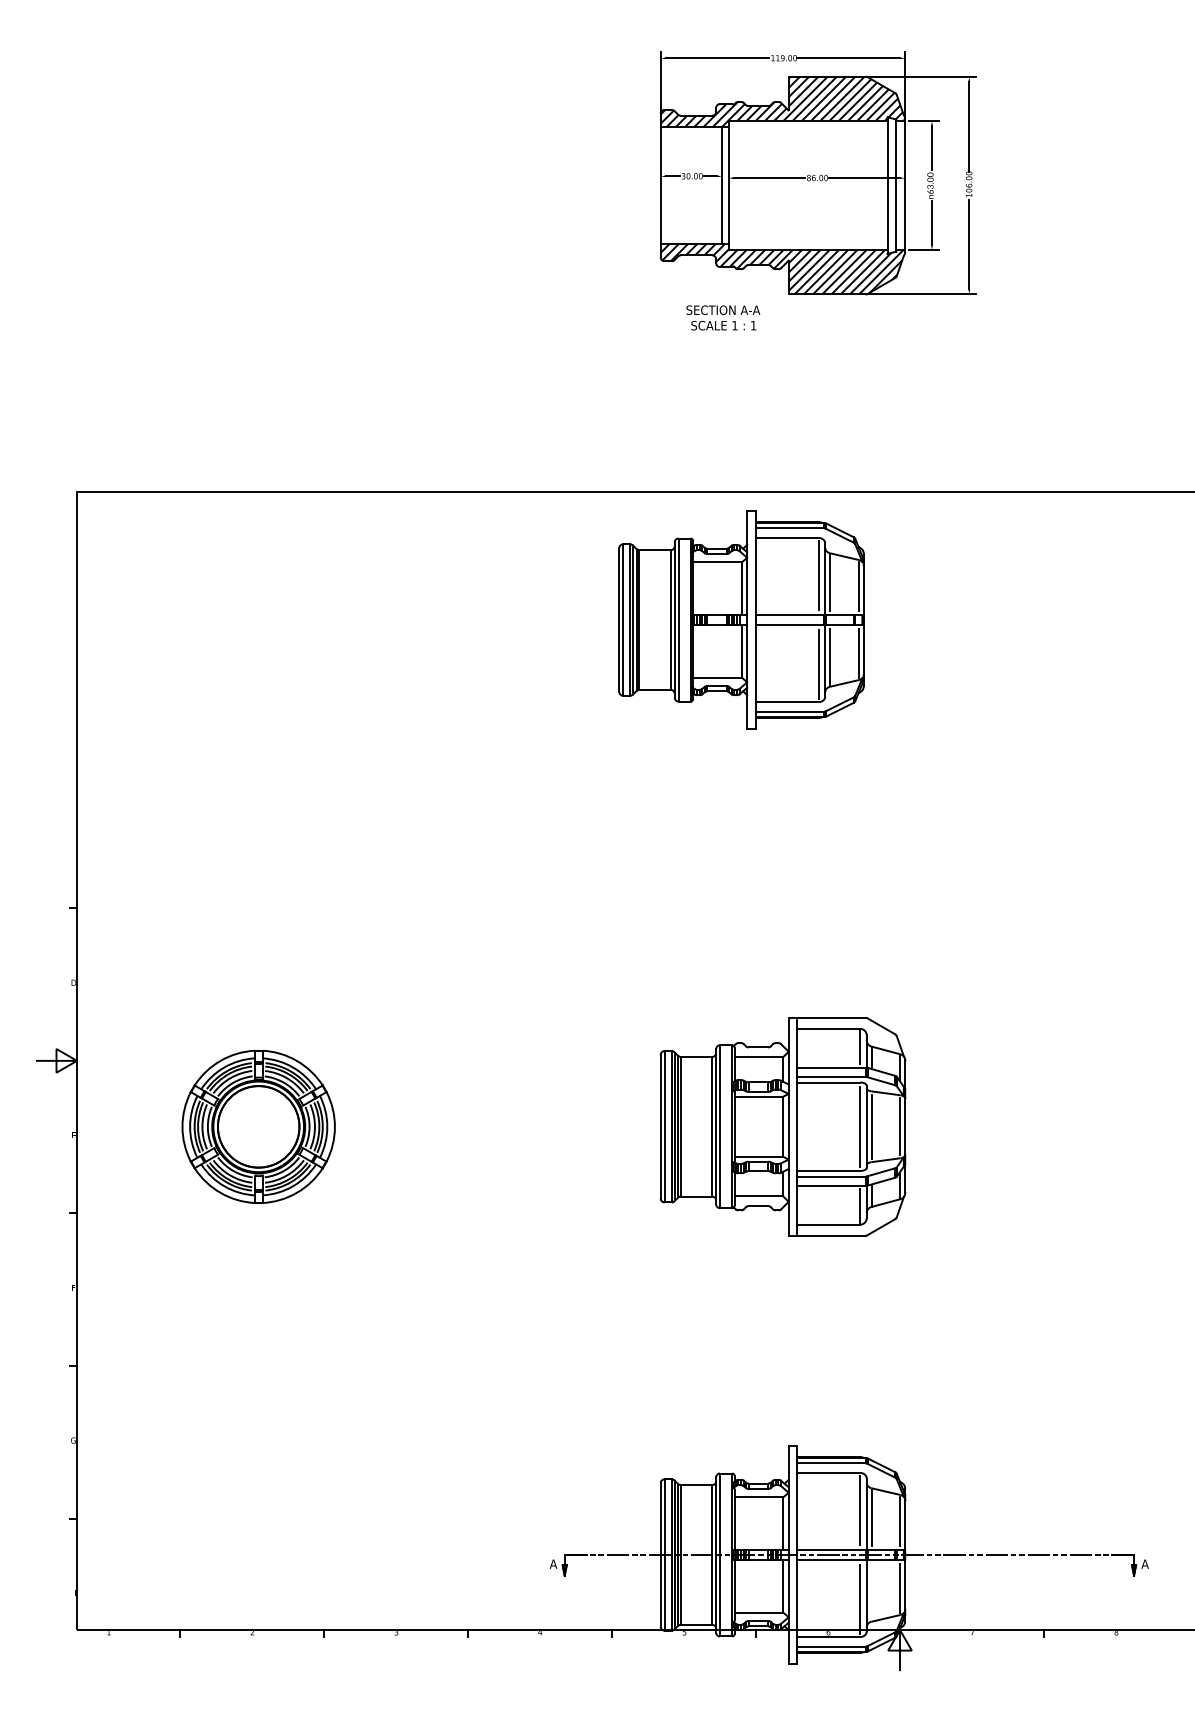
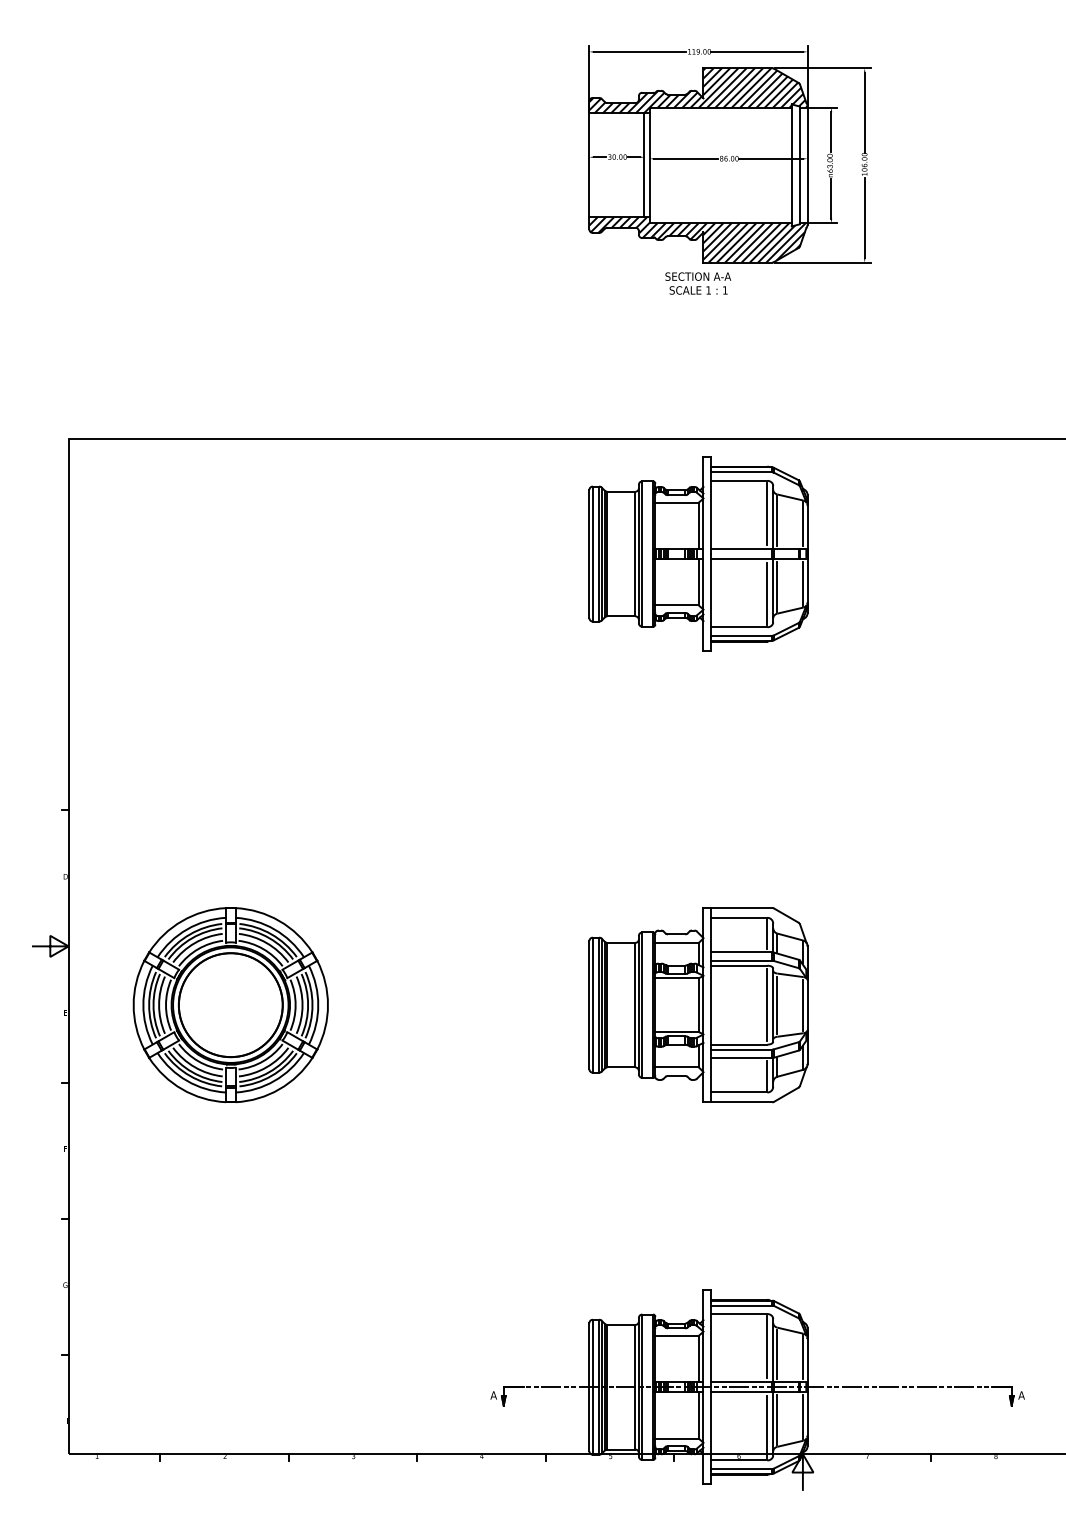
text: (723, 317) -> (698, 283), moved
part: (741, 619) -> (698, 553), moved
part: (258, 1127) -> (230, 1005), size x1.43
line: (871, 1591) -> (777, 1419), added

